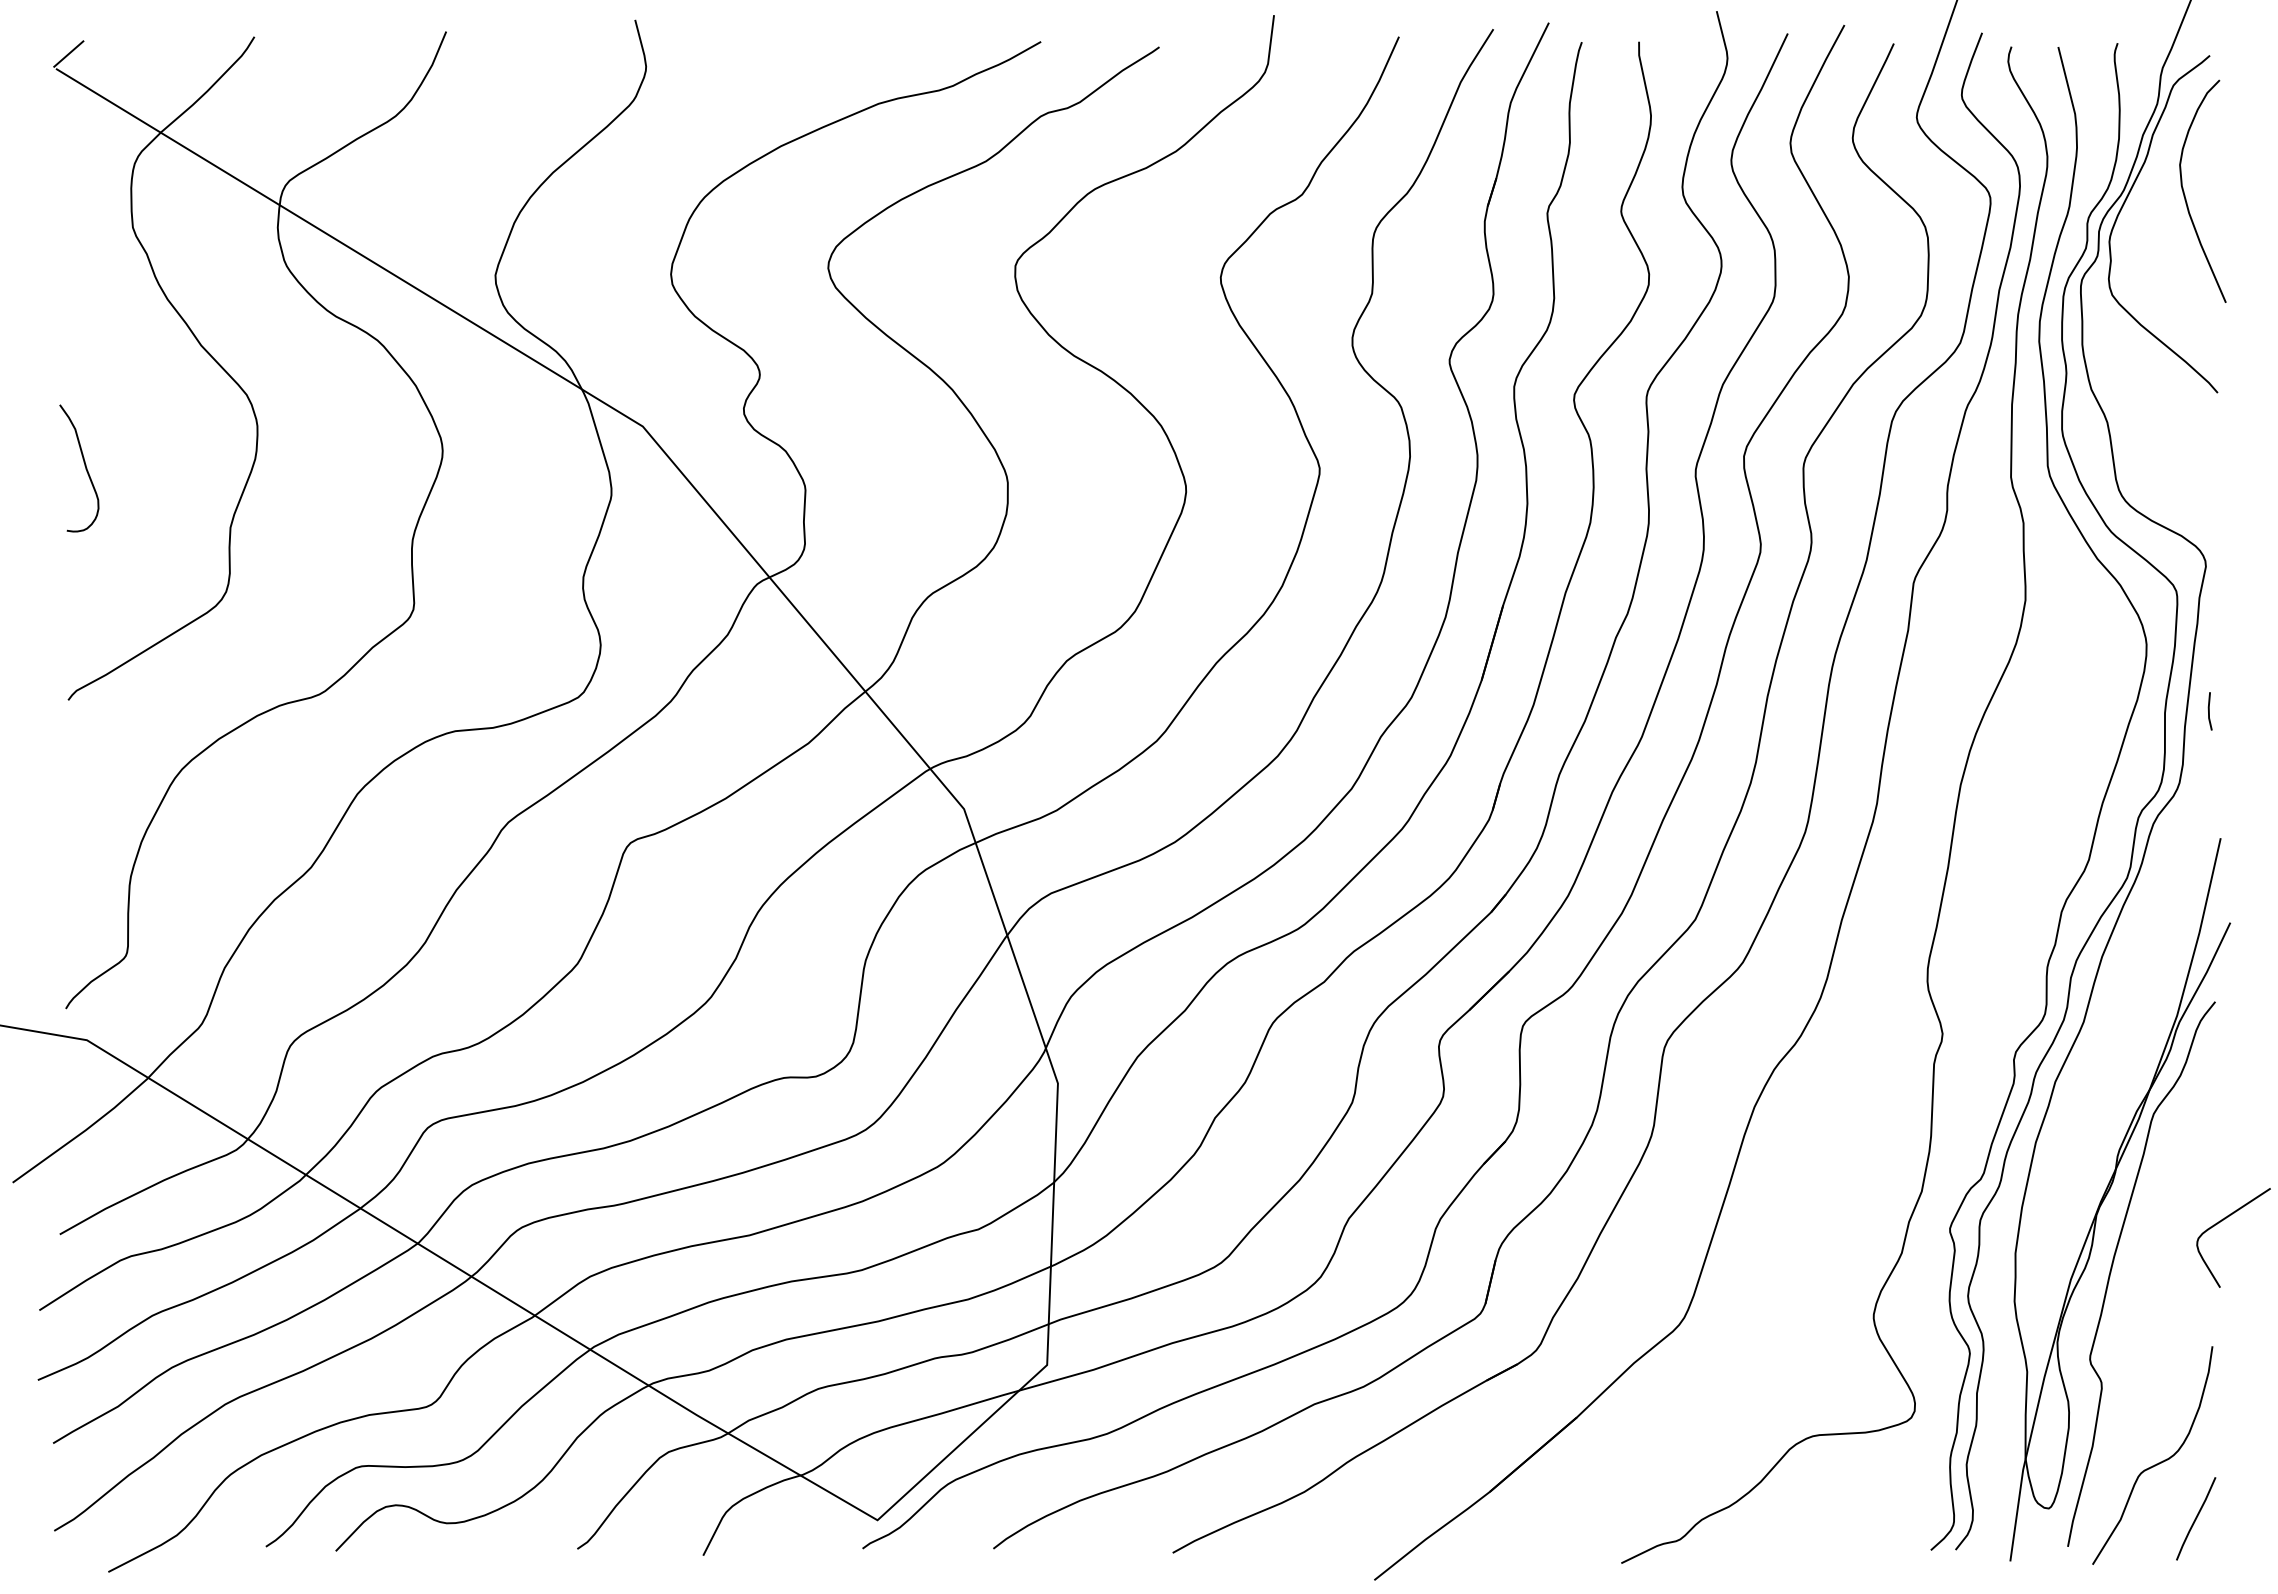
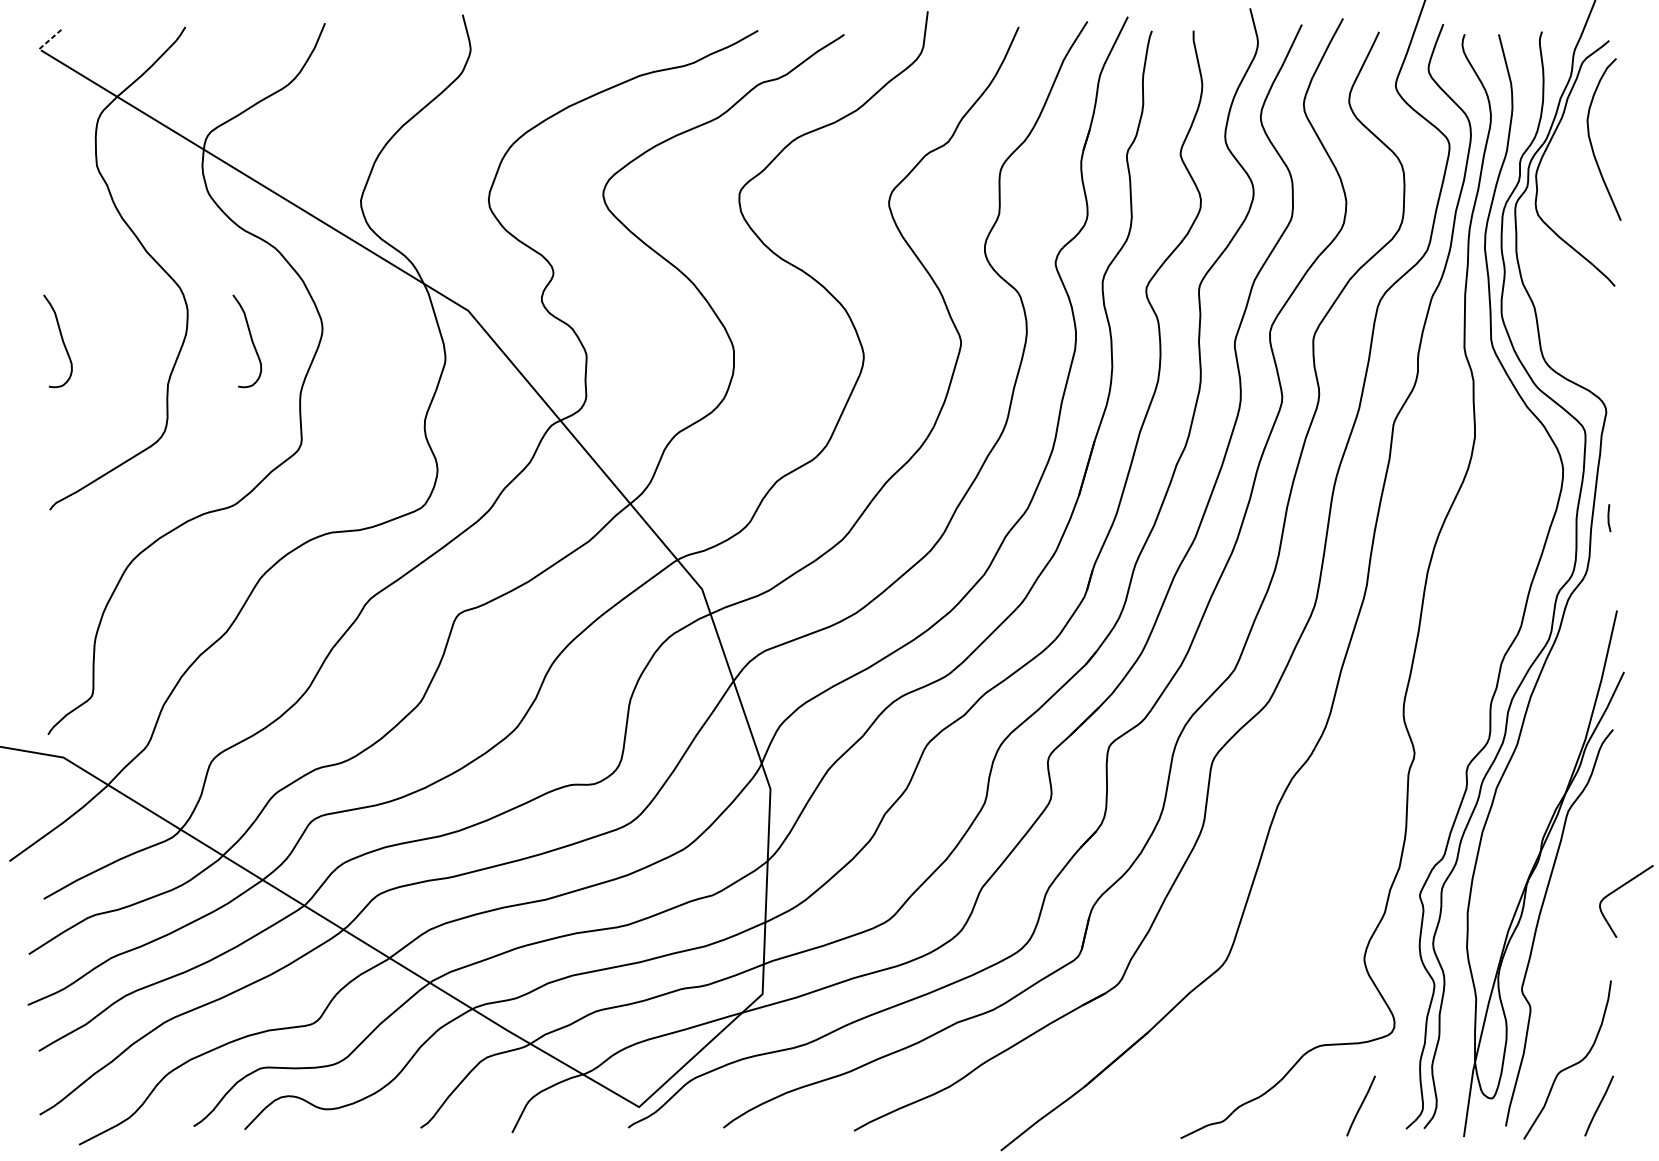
line: (68, 54) -> (50, 39), solid -> dashed
curve: (344, 466) -> (251, 339), added
line: (1869, 1518) -> (1361, 1105), added

